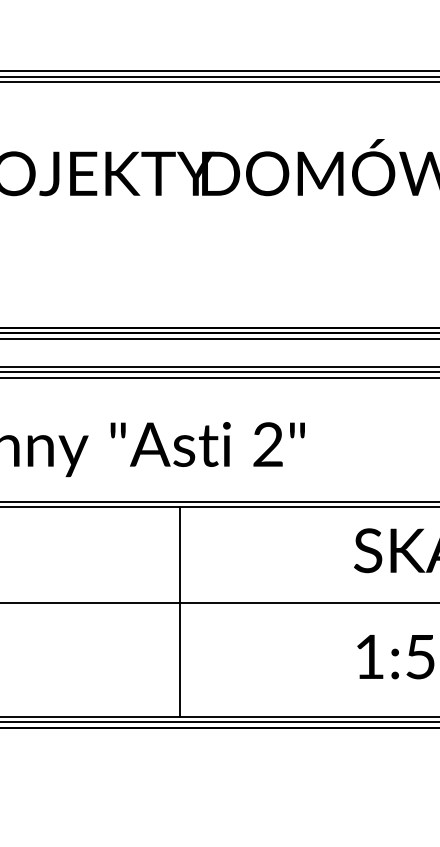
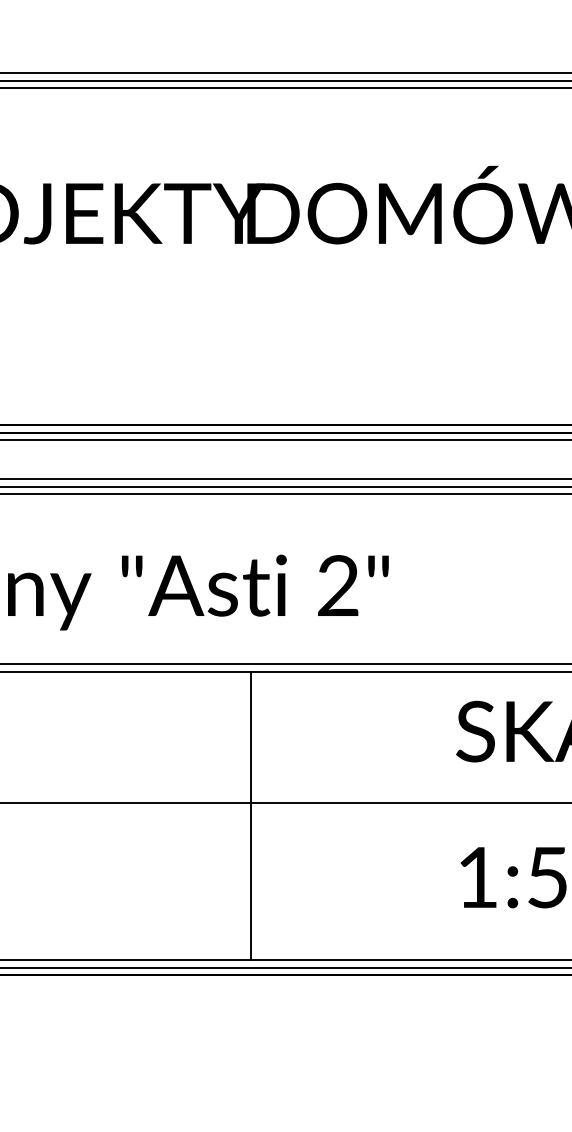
line: (180, 612) -> (250, 816), moved

